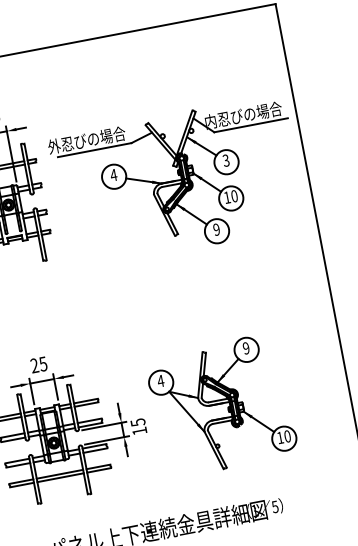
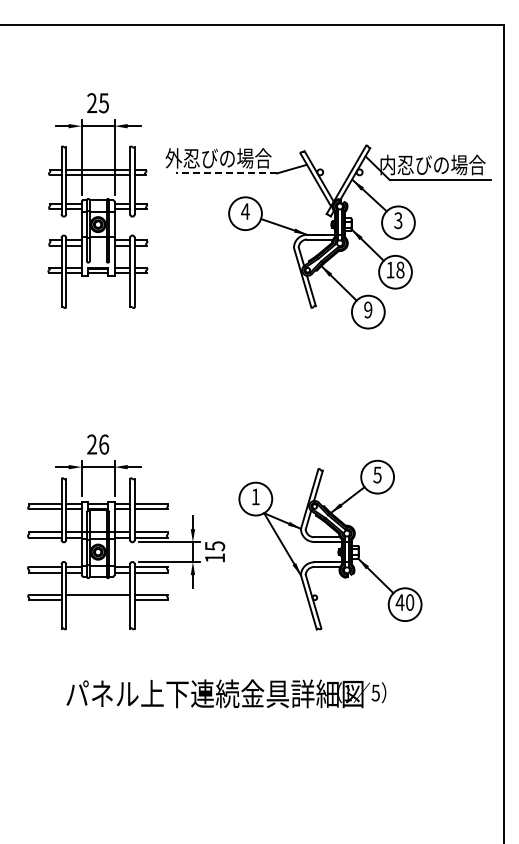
line: (94, 150) -> (226, 173), solid -> dashed
text: (234, 196) -> (400, 270), 10 -> 18
text: (246, 347) -> (377, 474), 9 -> 5
text: (43, 363) -> (104, 444), 25 -> 26
text: (160, 380) -> (255, 496), 4 -> 1
text: (279, 437) -> (399, 602), 10 -> 40
line: (60, 477) -> (98, 599), removed

